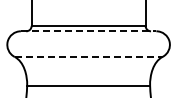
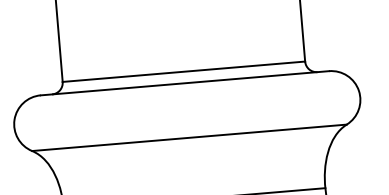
line: (88, 31) -> (184, 83), dashed -> solid
line: (88, 56) -> (189, 136), dashed -> solid

